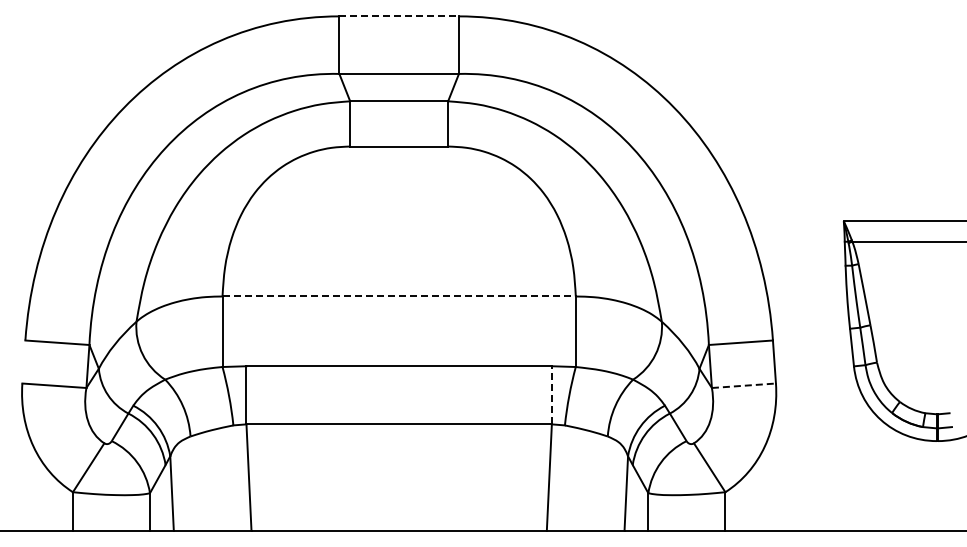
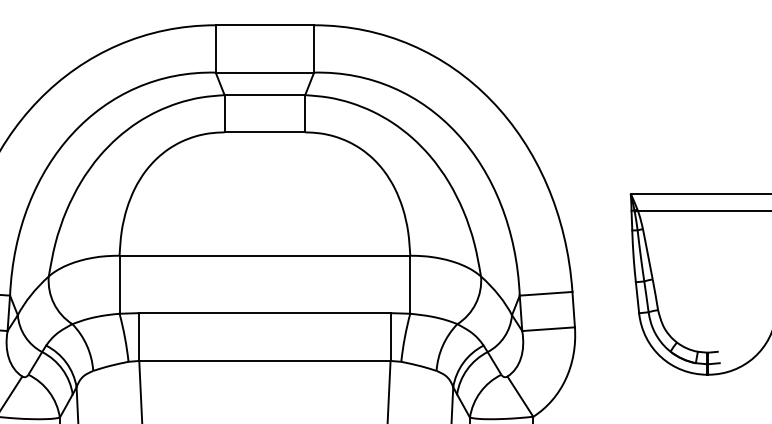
line: (399, 16) -> (265, 25), dashed -> solid
line: (399, 296) -> (265, 255), dashed -> solid
line: (744, 385) -> (549, 328), dashed -> solid
line: (551, 394) -> (390, 336), dashed -> solid

